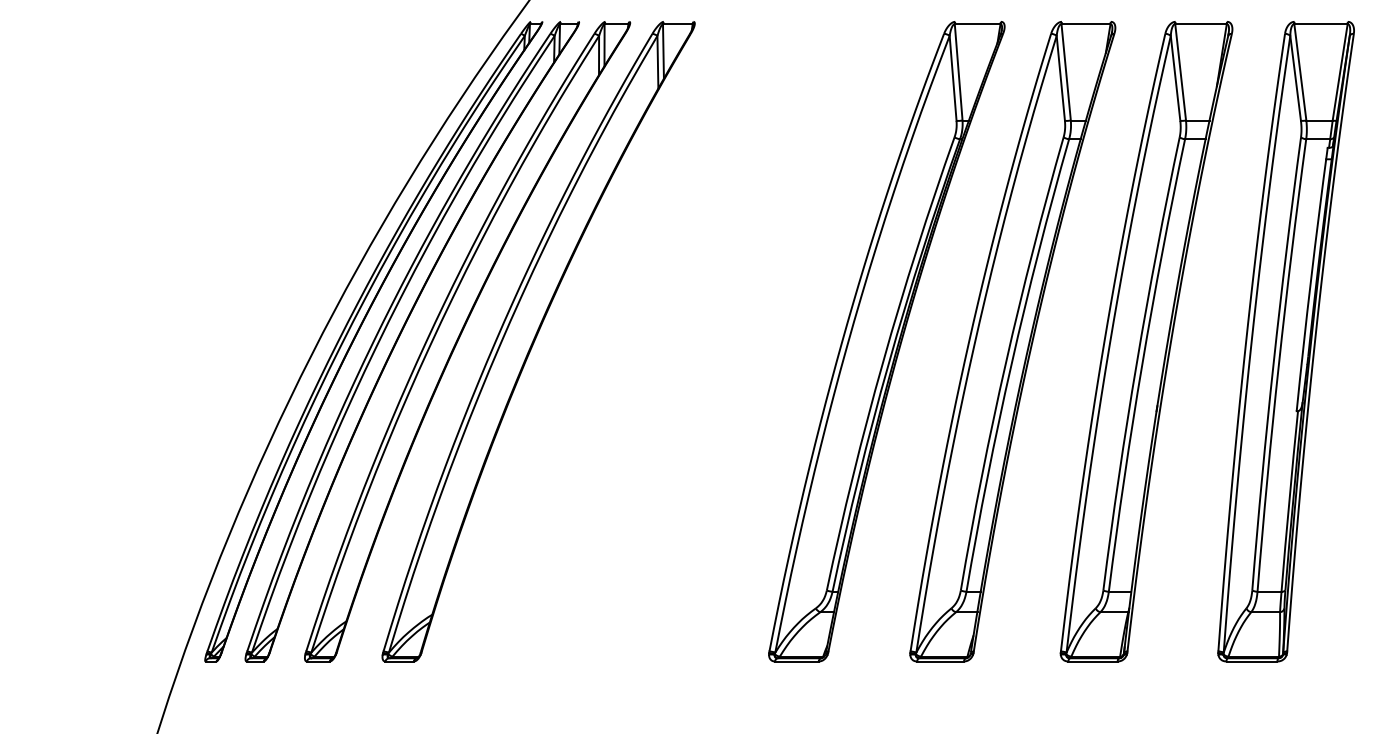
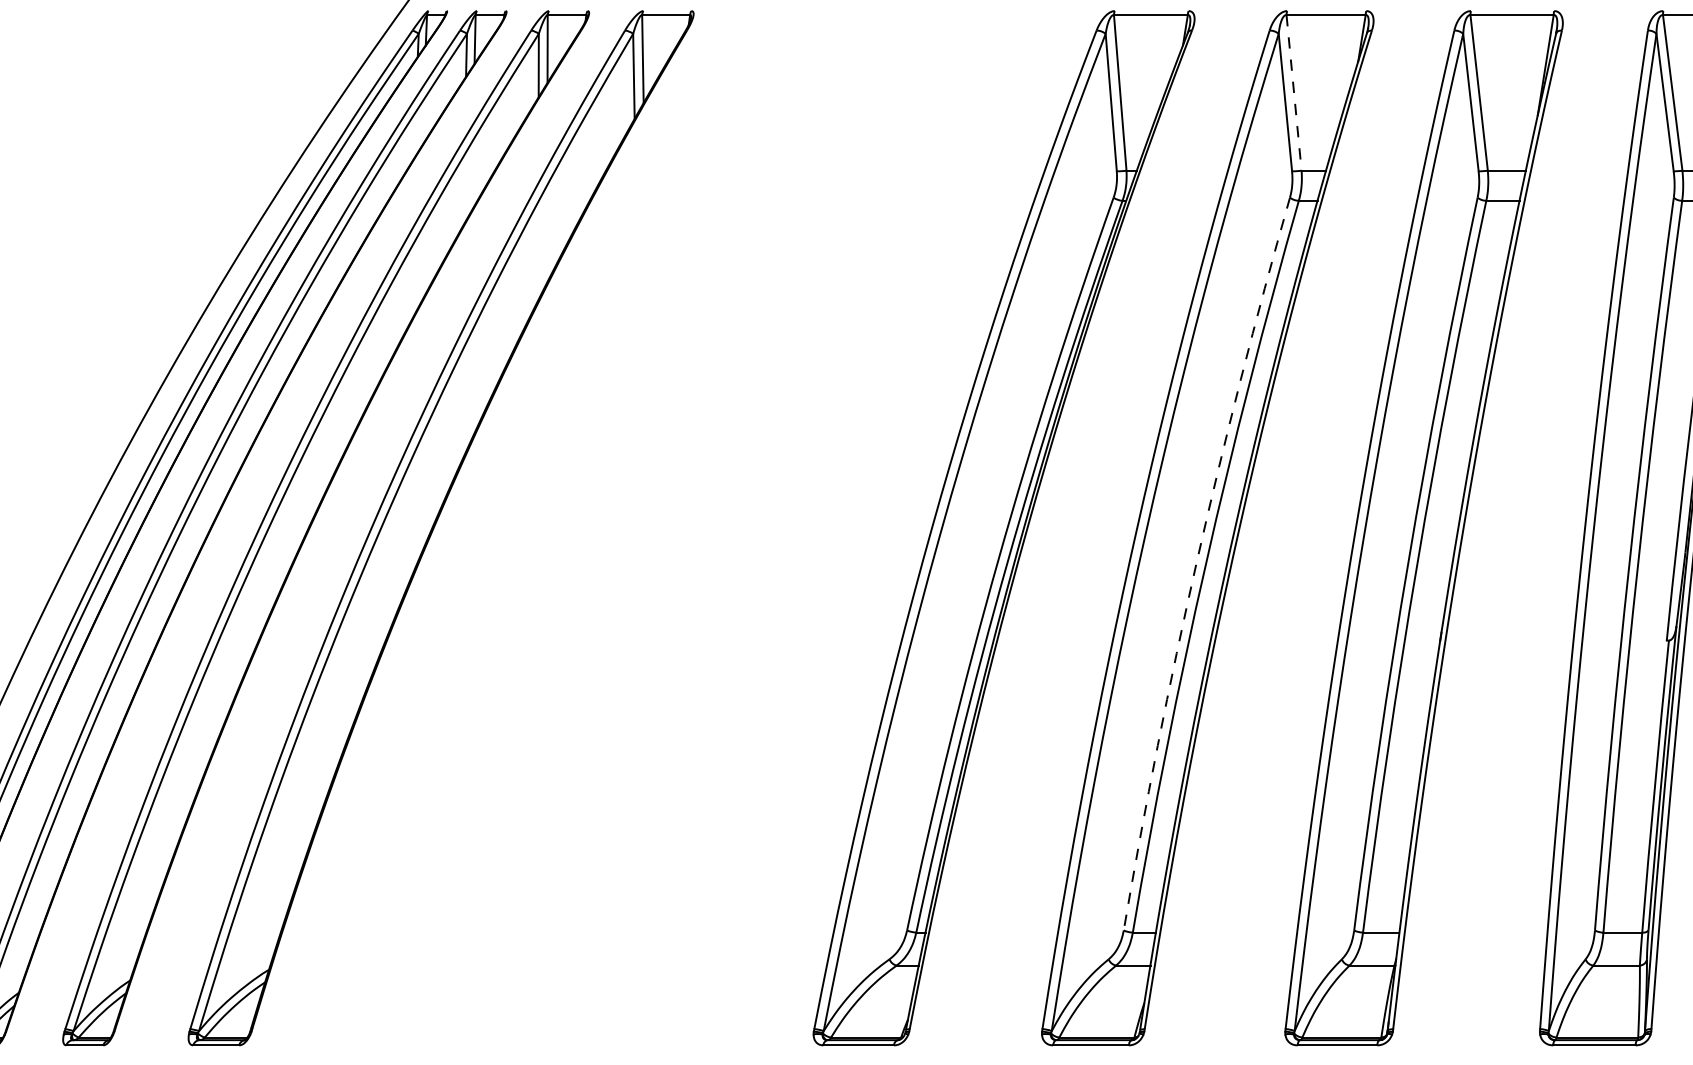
line: (1066, 72) -> (1294, 93), solid -> dashed
arc: (1006, 362) -> (1197, 561), solid -> dashed

